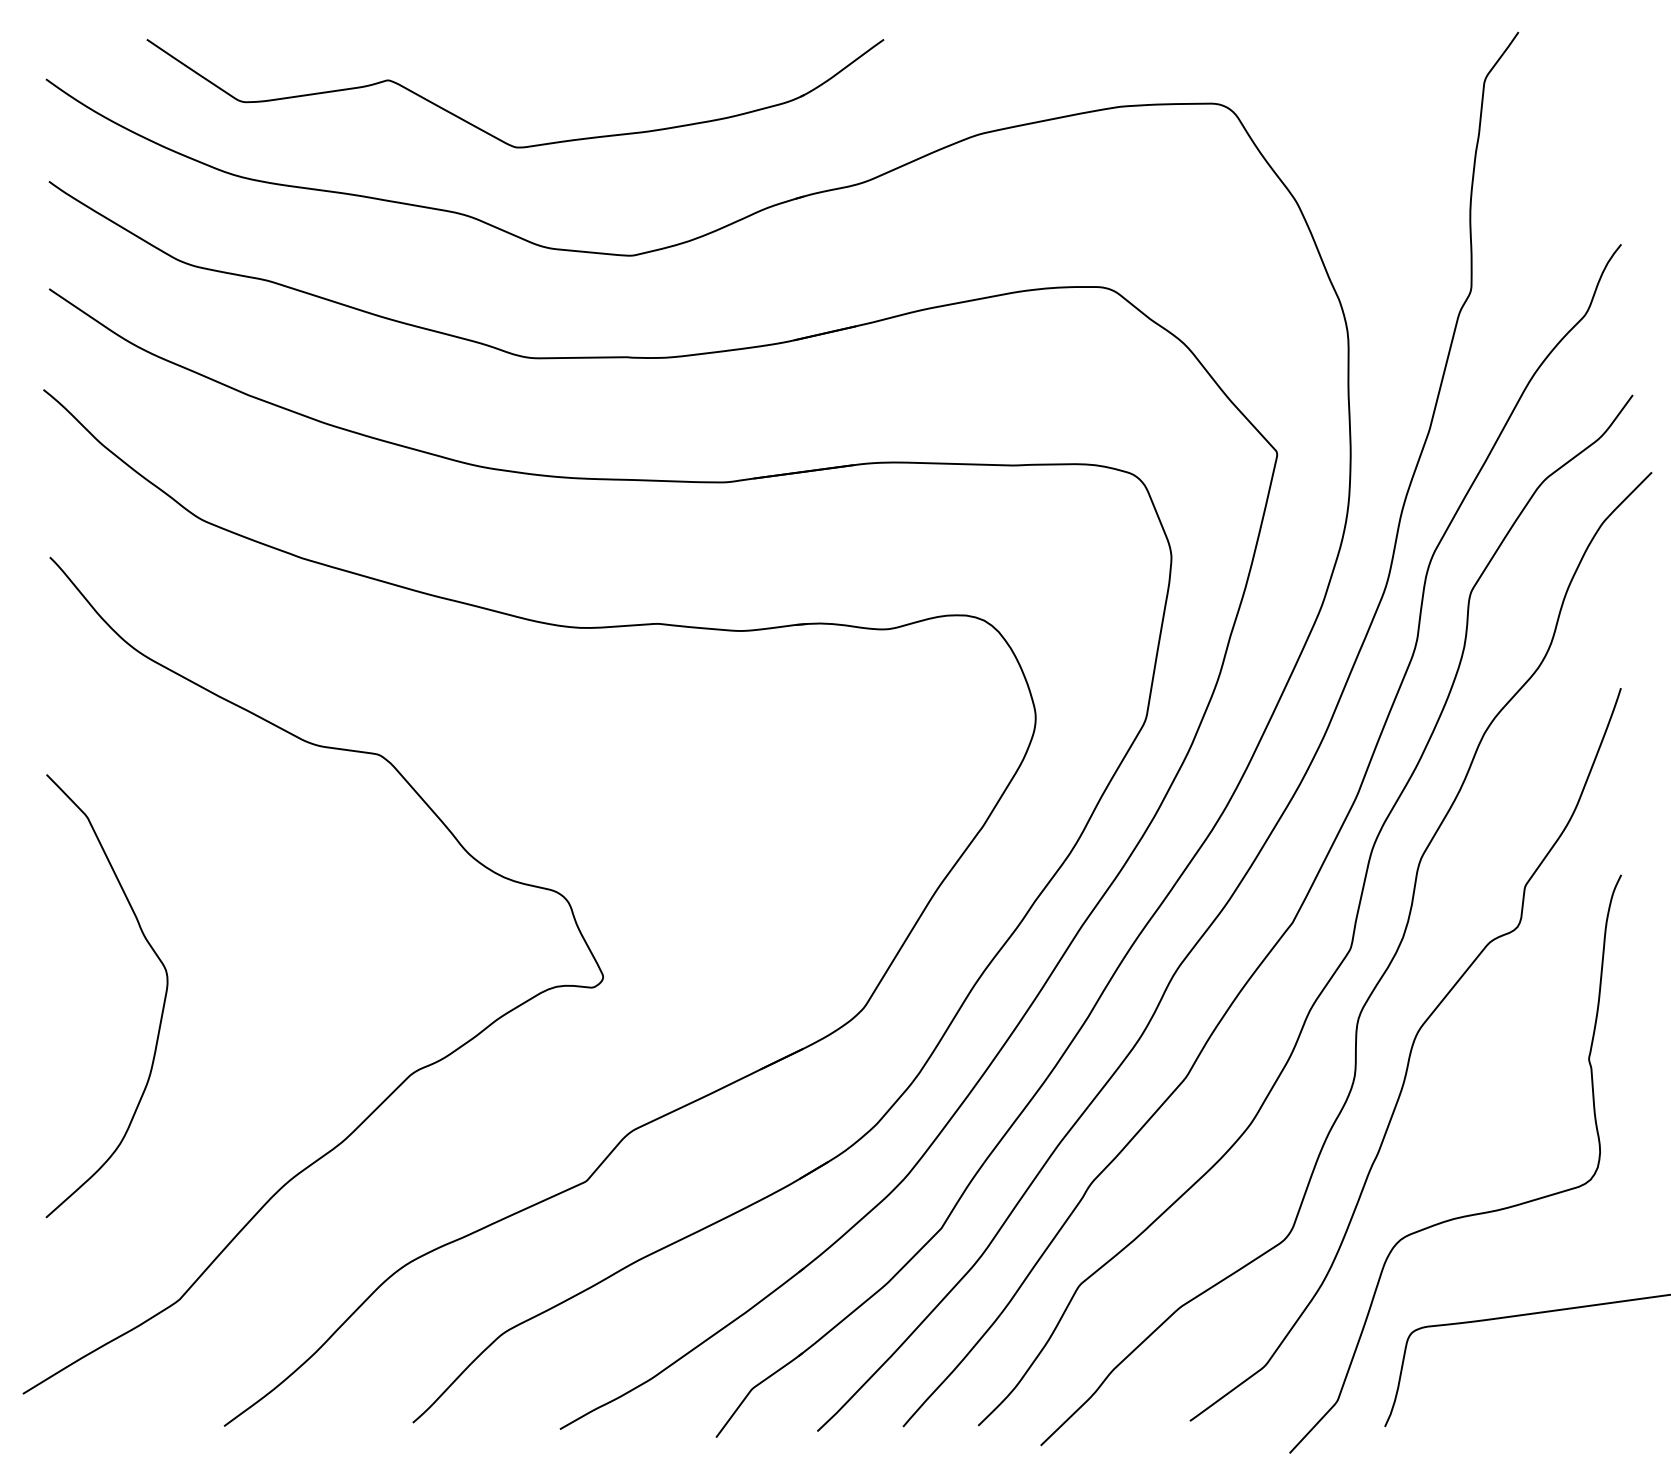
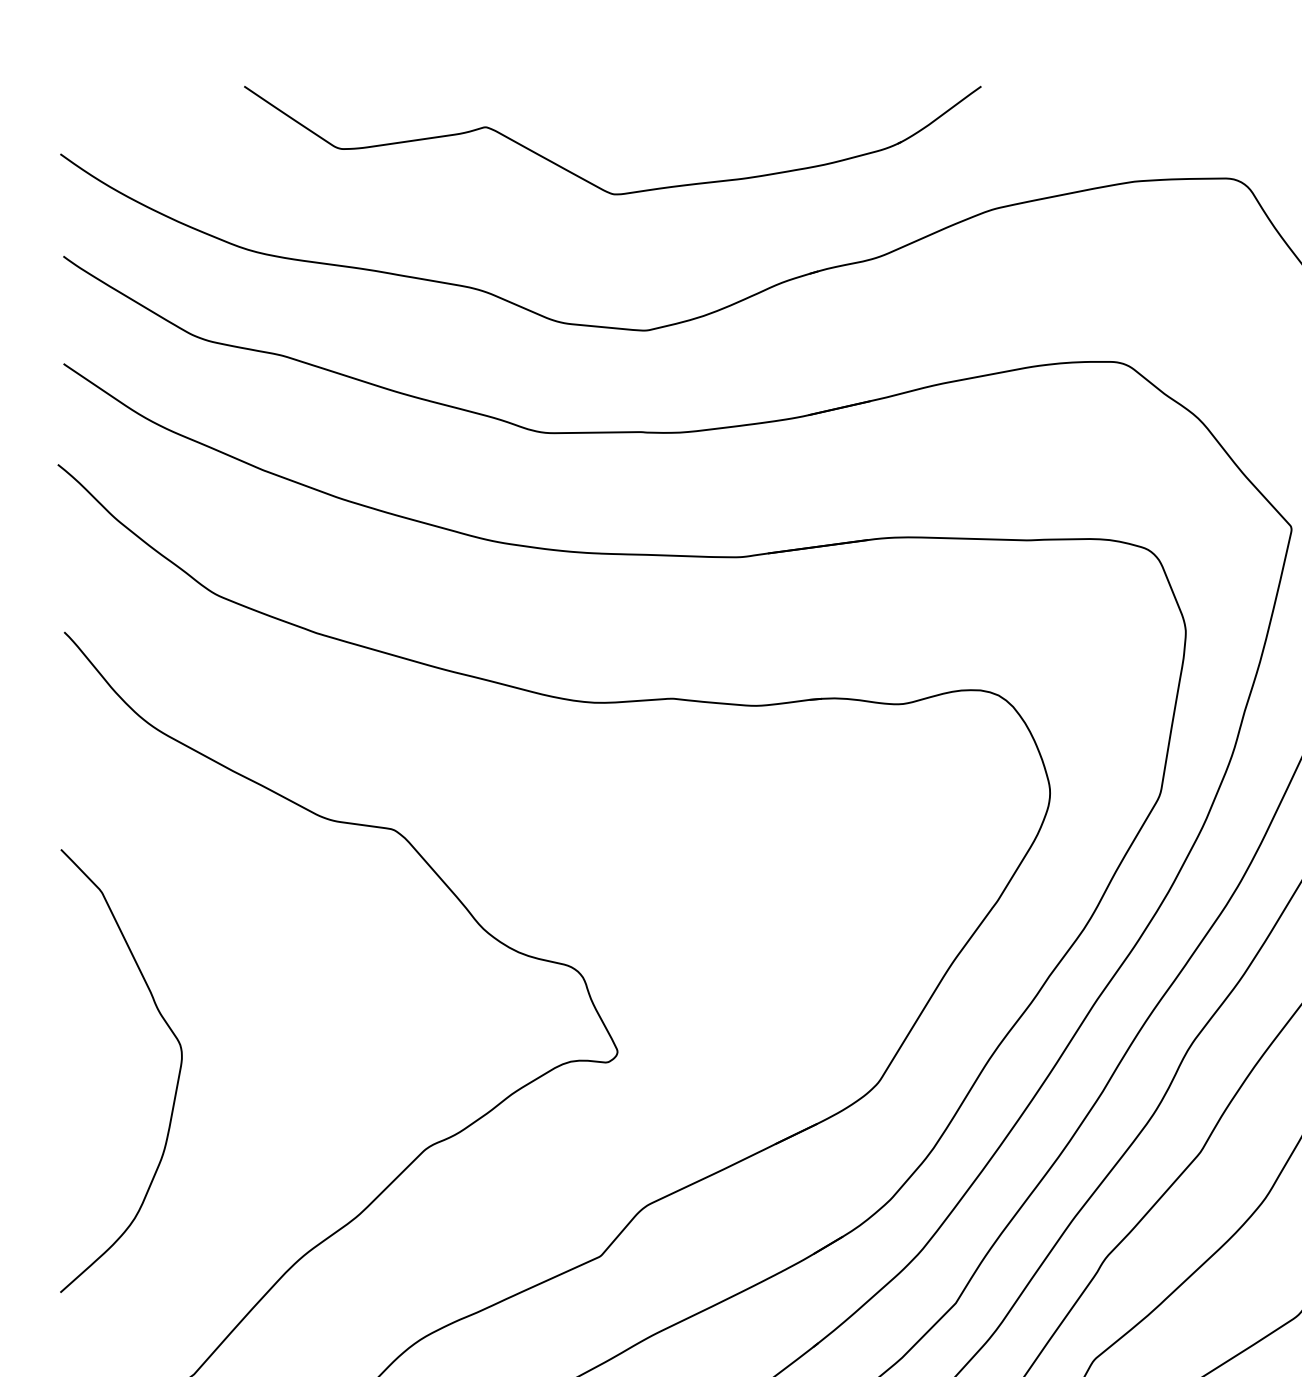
part: (492, 134) -> (589, 181), moved

